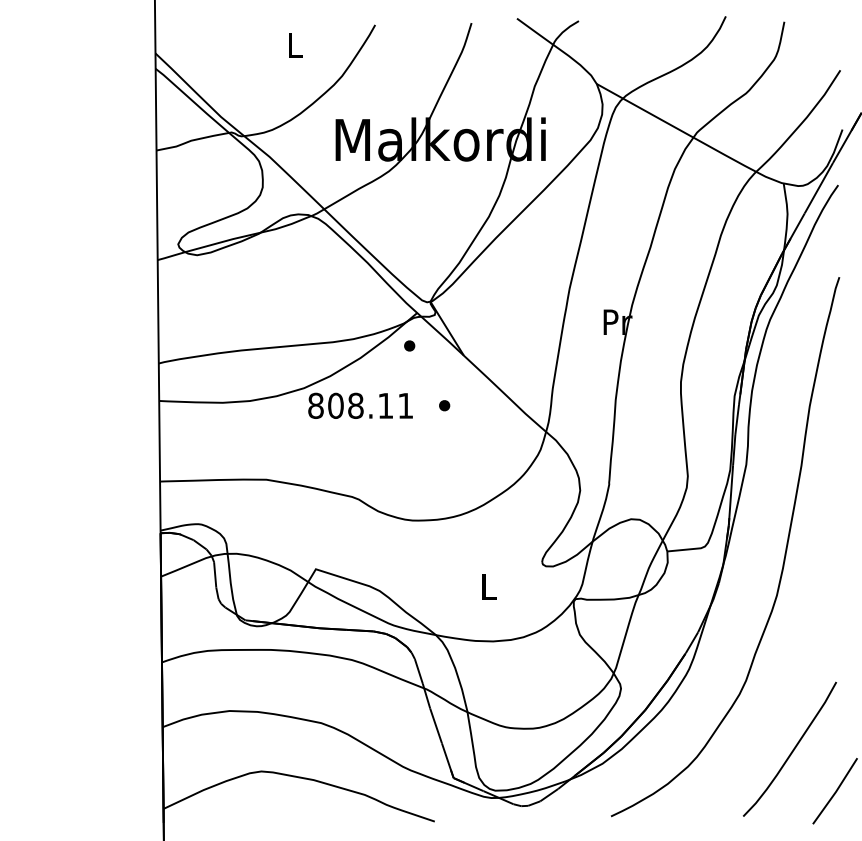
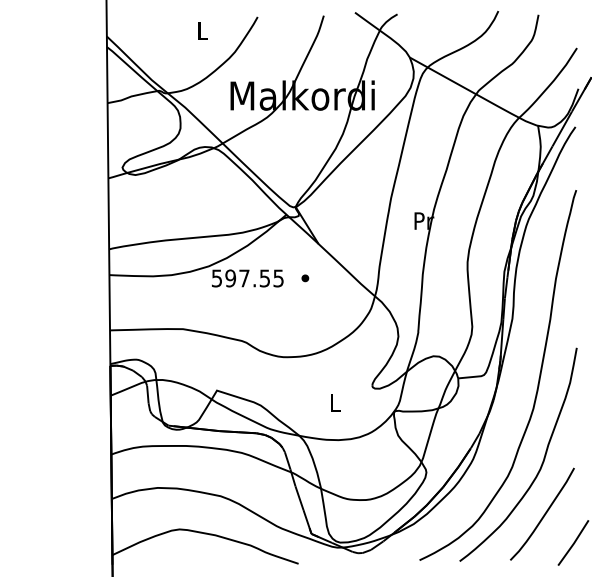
part: (409, 346) -> (281, 237), removed
text: (360, 405) -> (247, 278), 808.11 -> 597.55
curve: (788, 675) -> (541, 463), added

